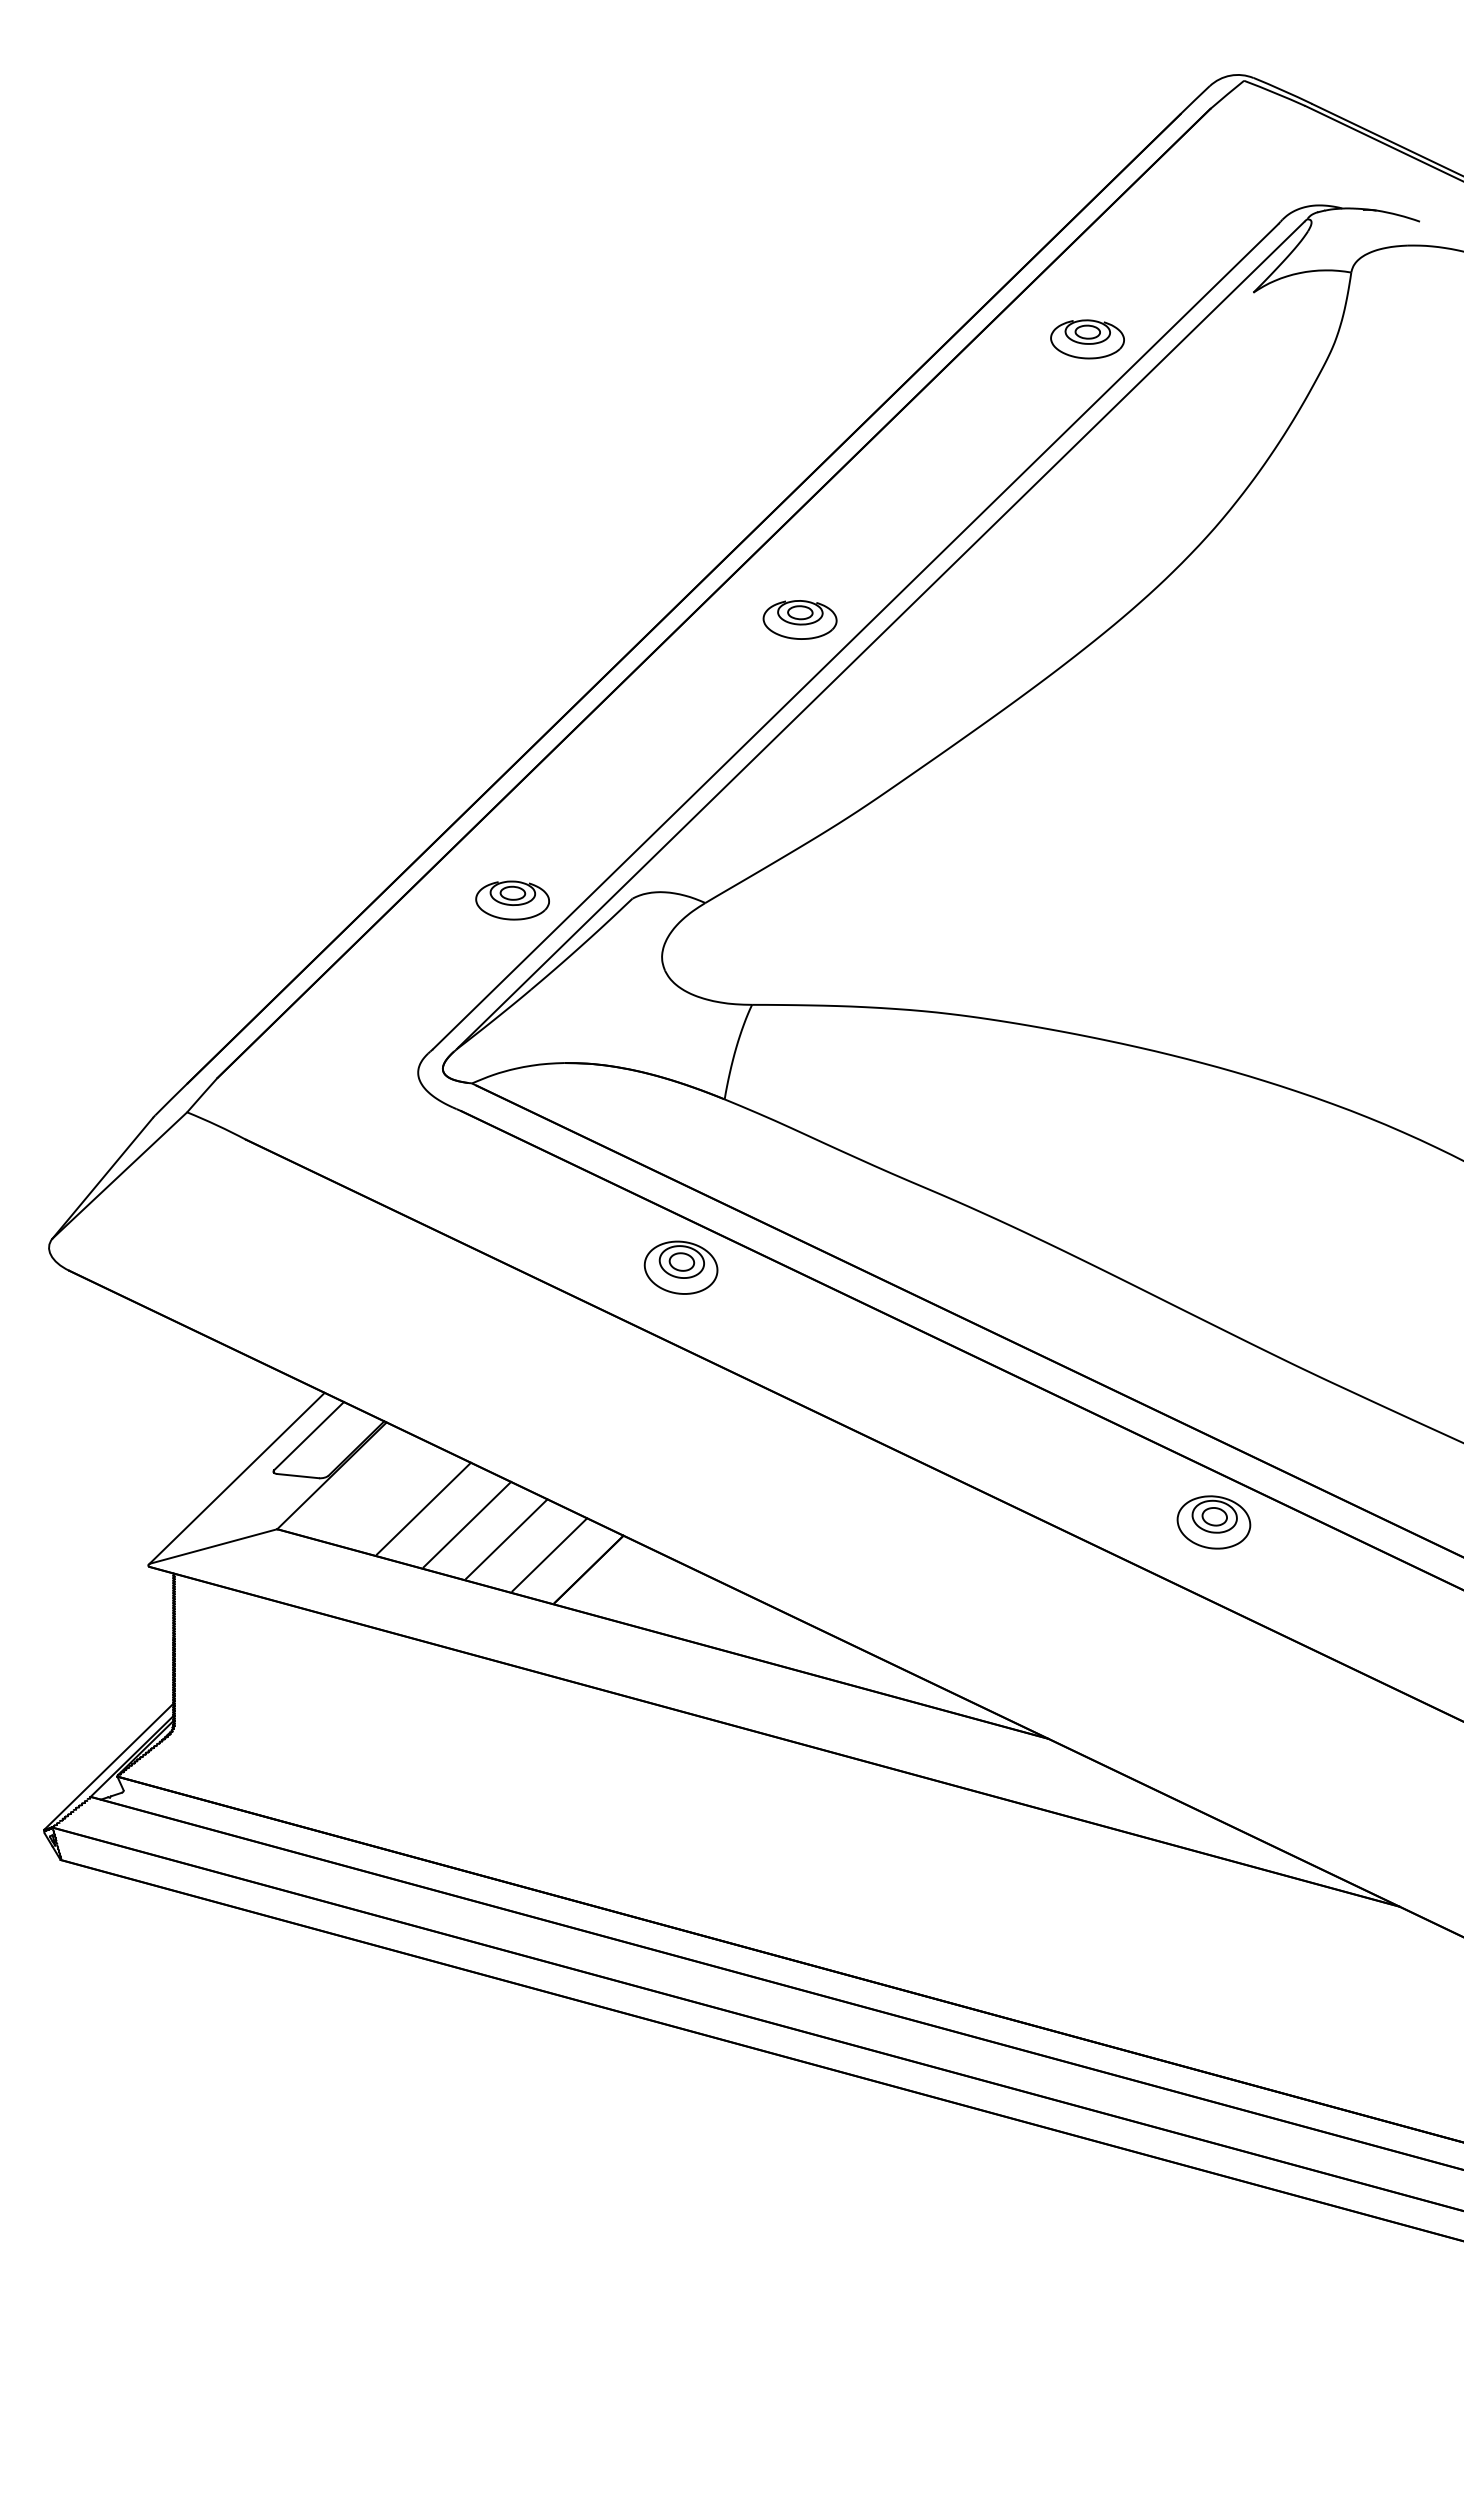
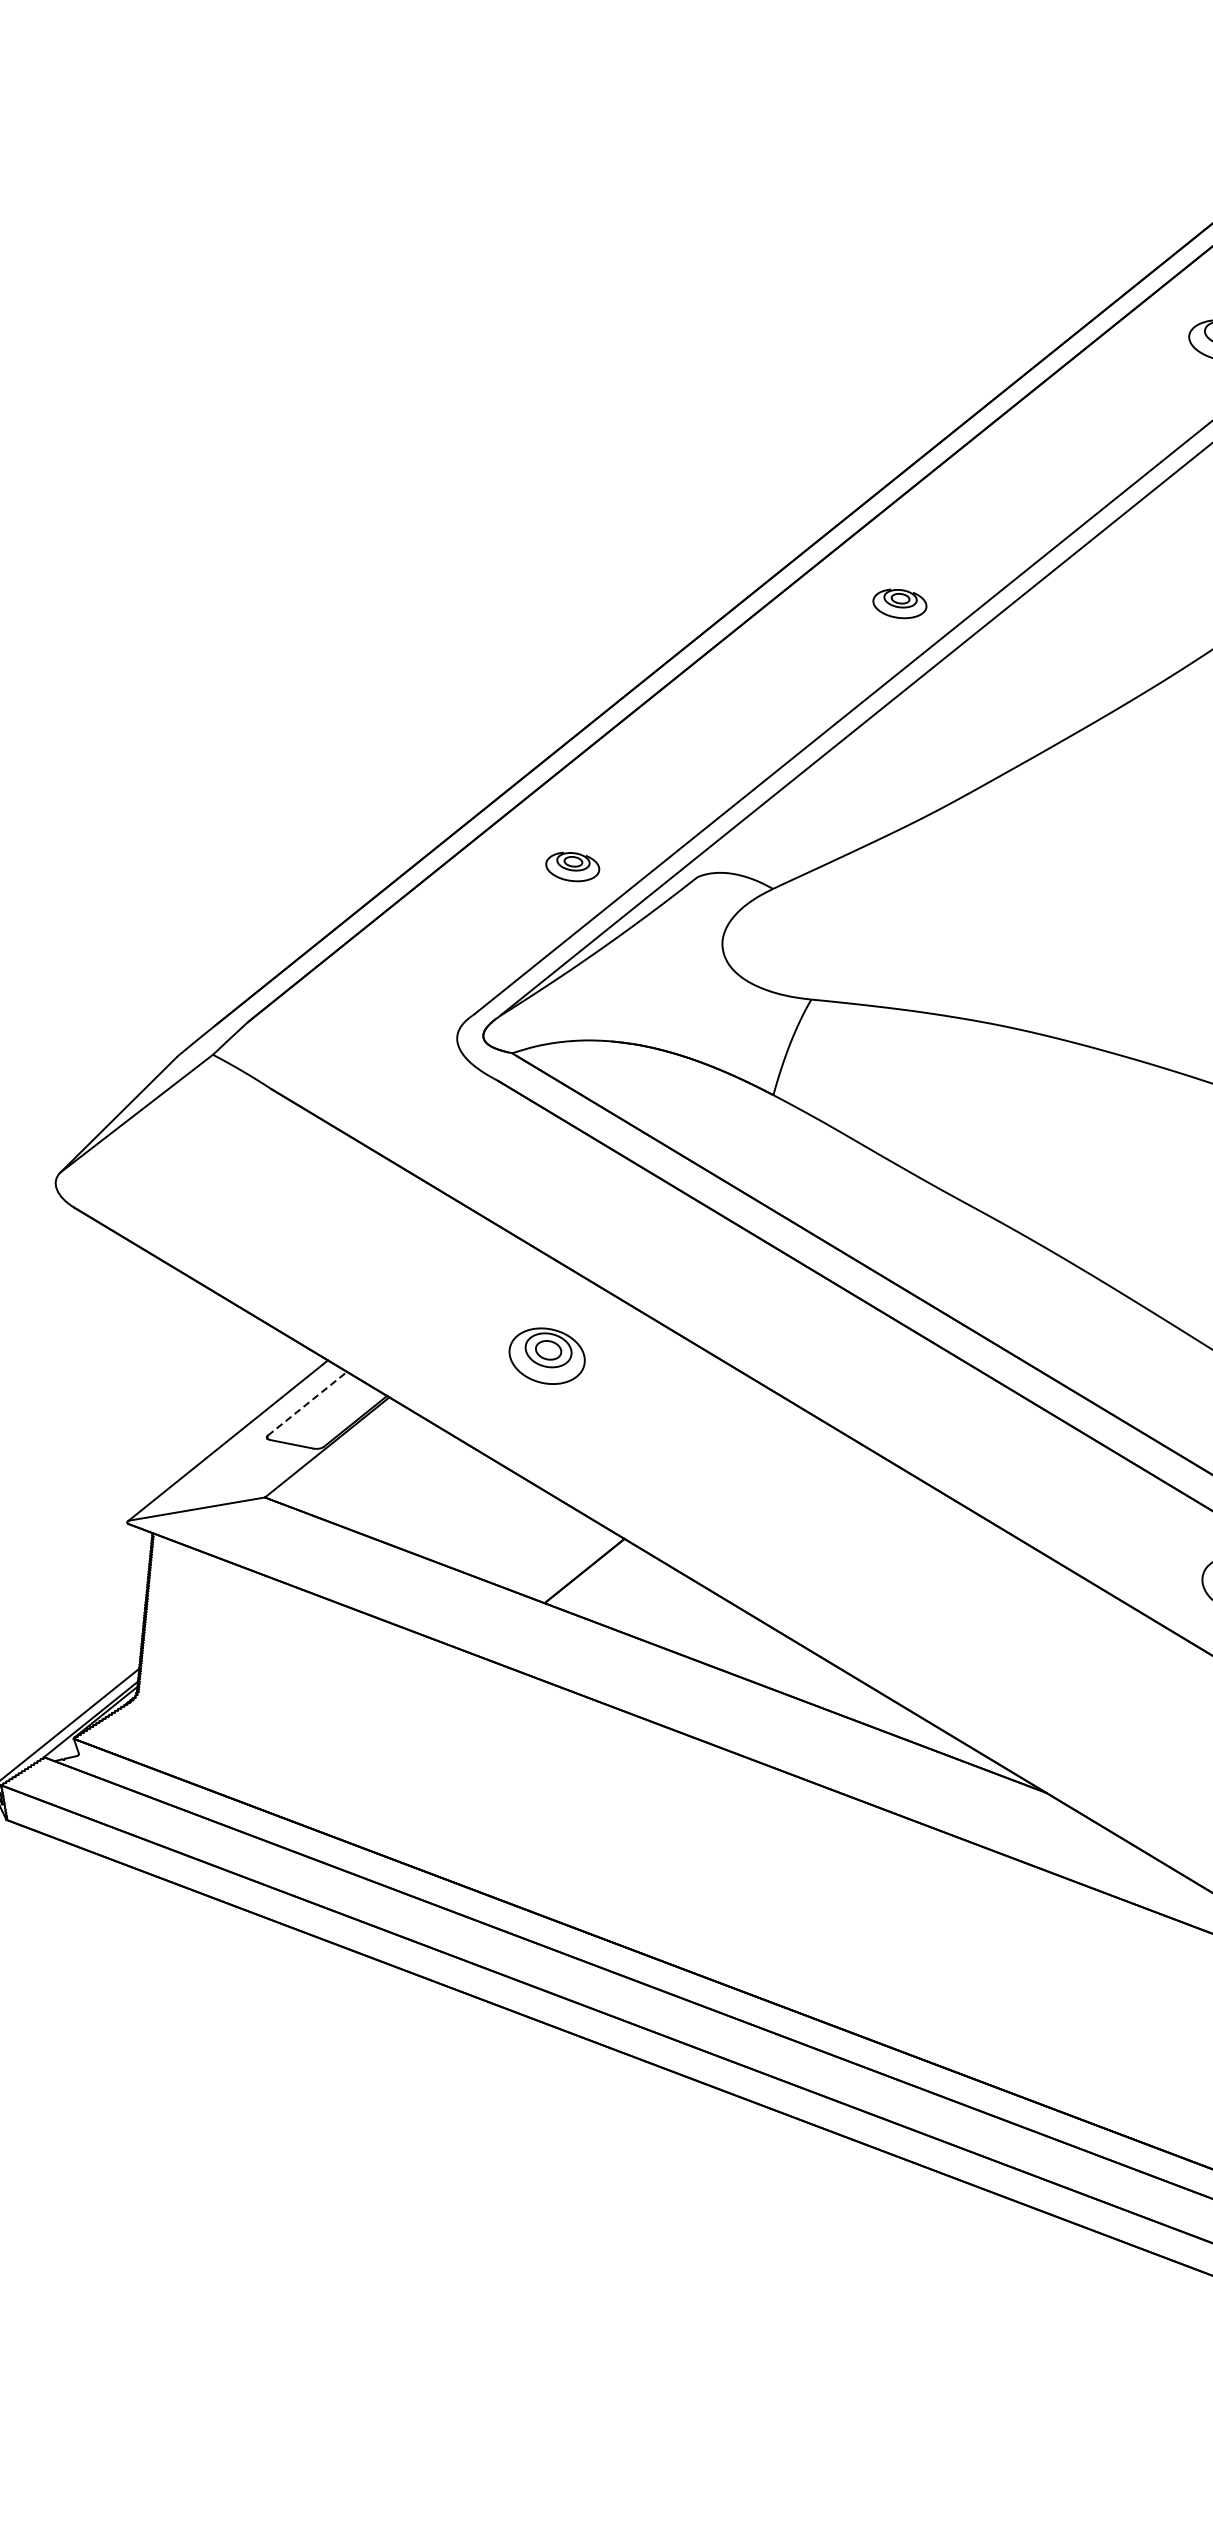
part: (799, 619) -> (899, 603), size x0.7
part: (512, 900) -> (572, 867), size x0.7
part: (680, 1267) -> (546, 1355), moved
line: (309, 1436) -> (307, 1404), solid -> dashed
line: (423, 1508) -> (419, 1490), removed
line: (467, 1524) -> (463, 1511), removed
line: (506, 1538) -> (502, 1530), removed
line: (549, 1554) -> (545, 1551), removed

